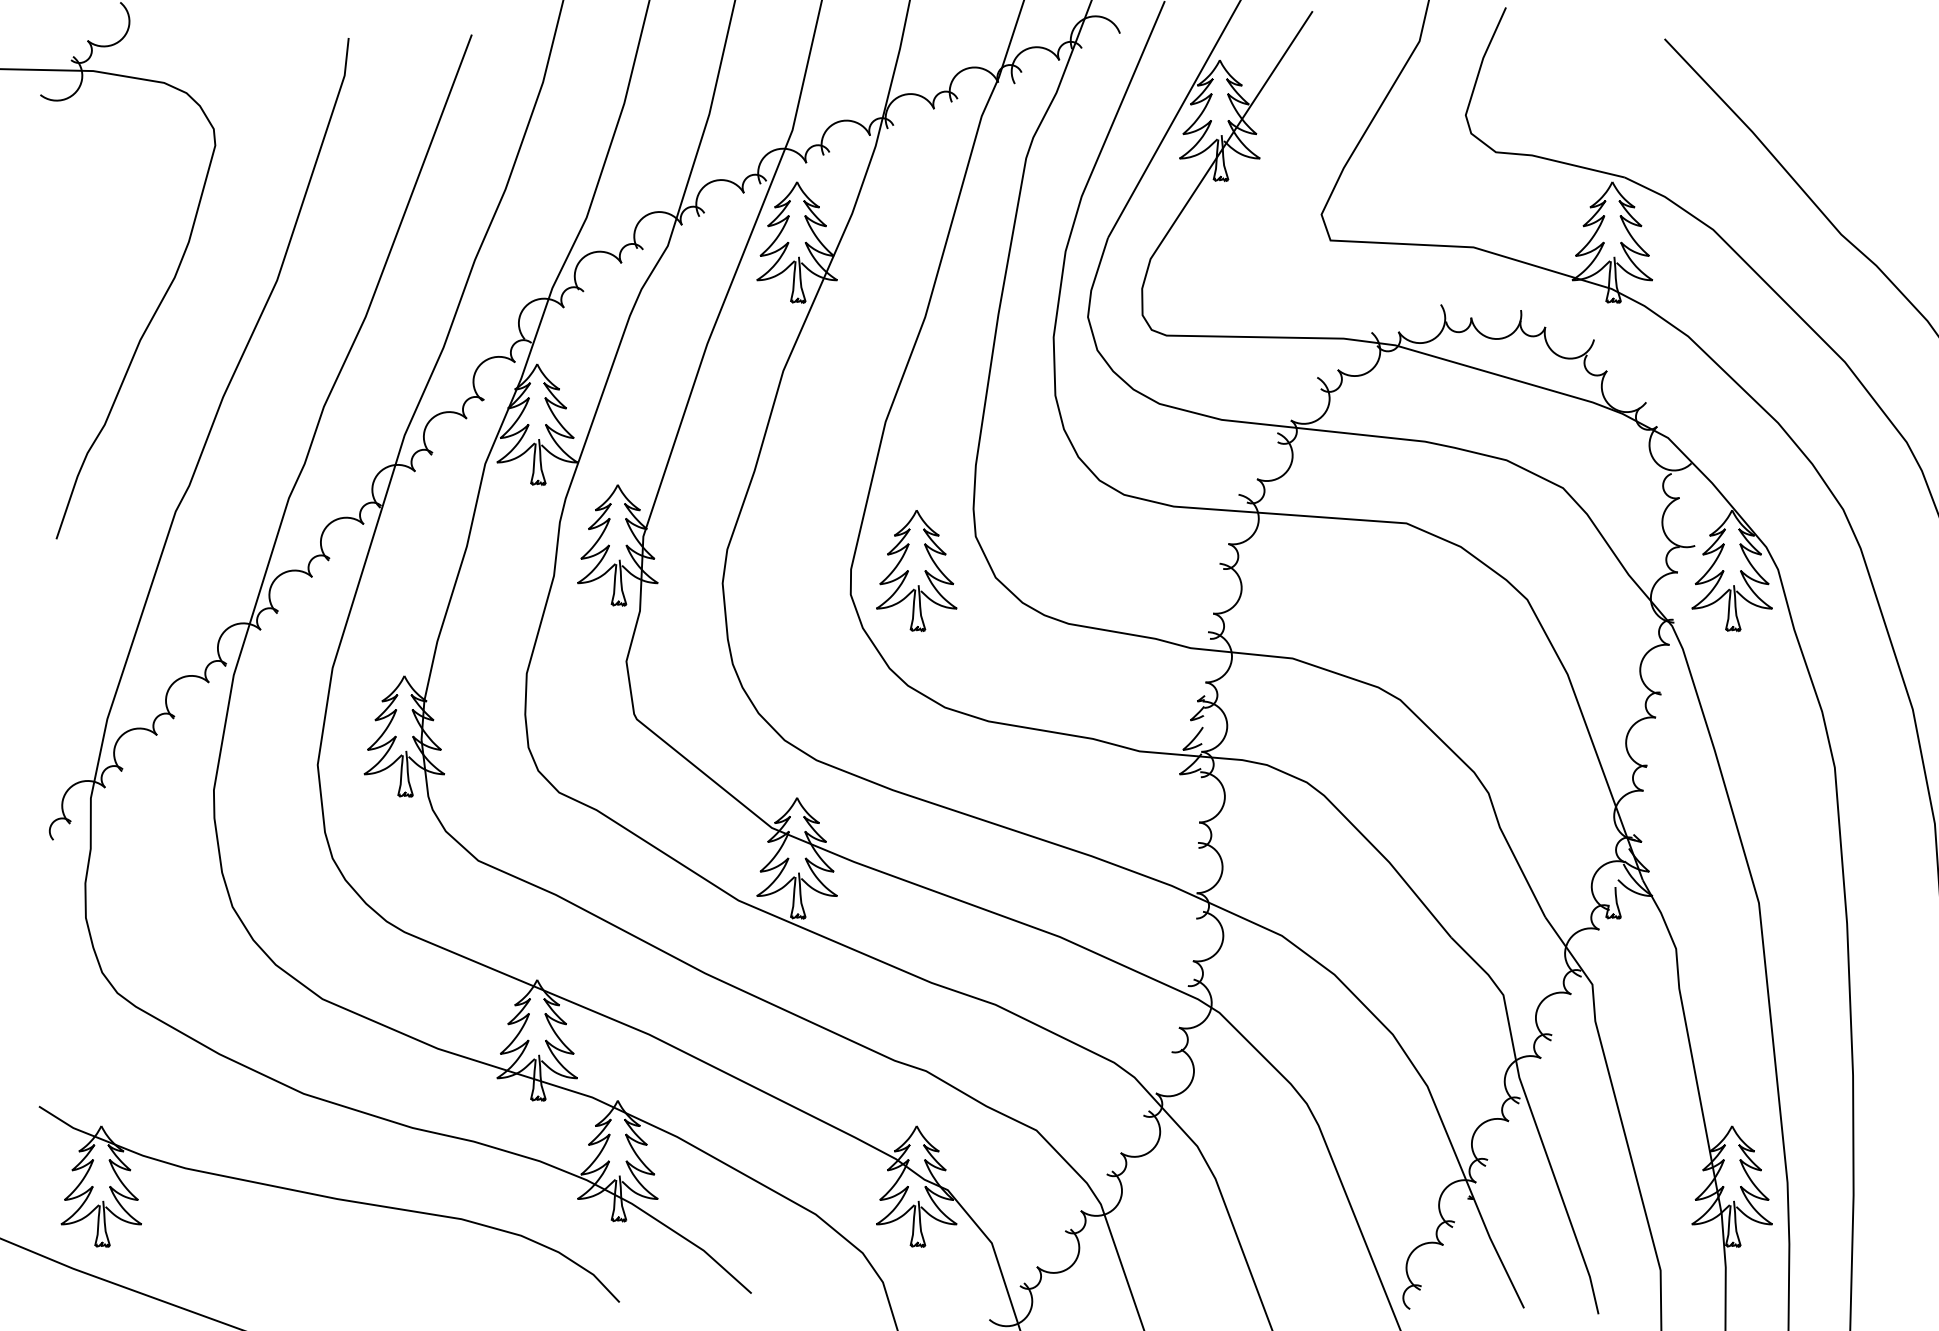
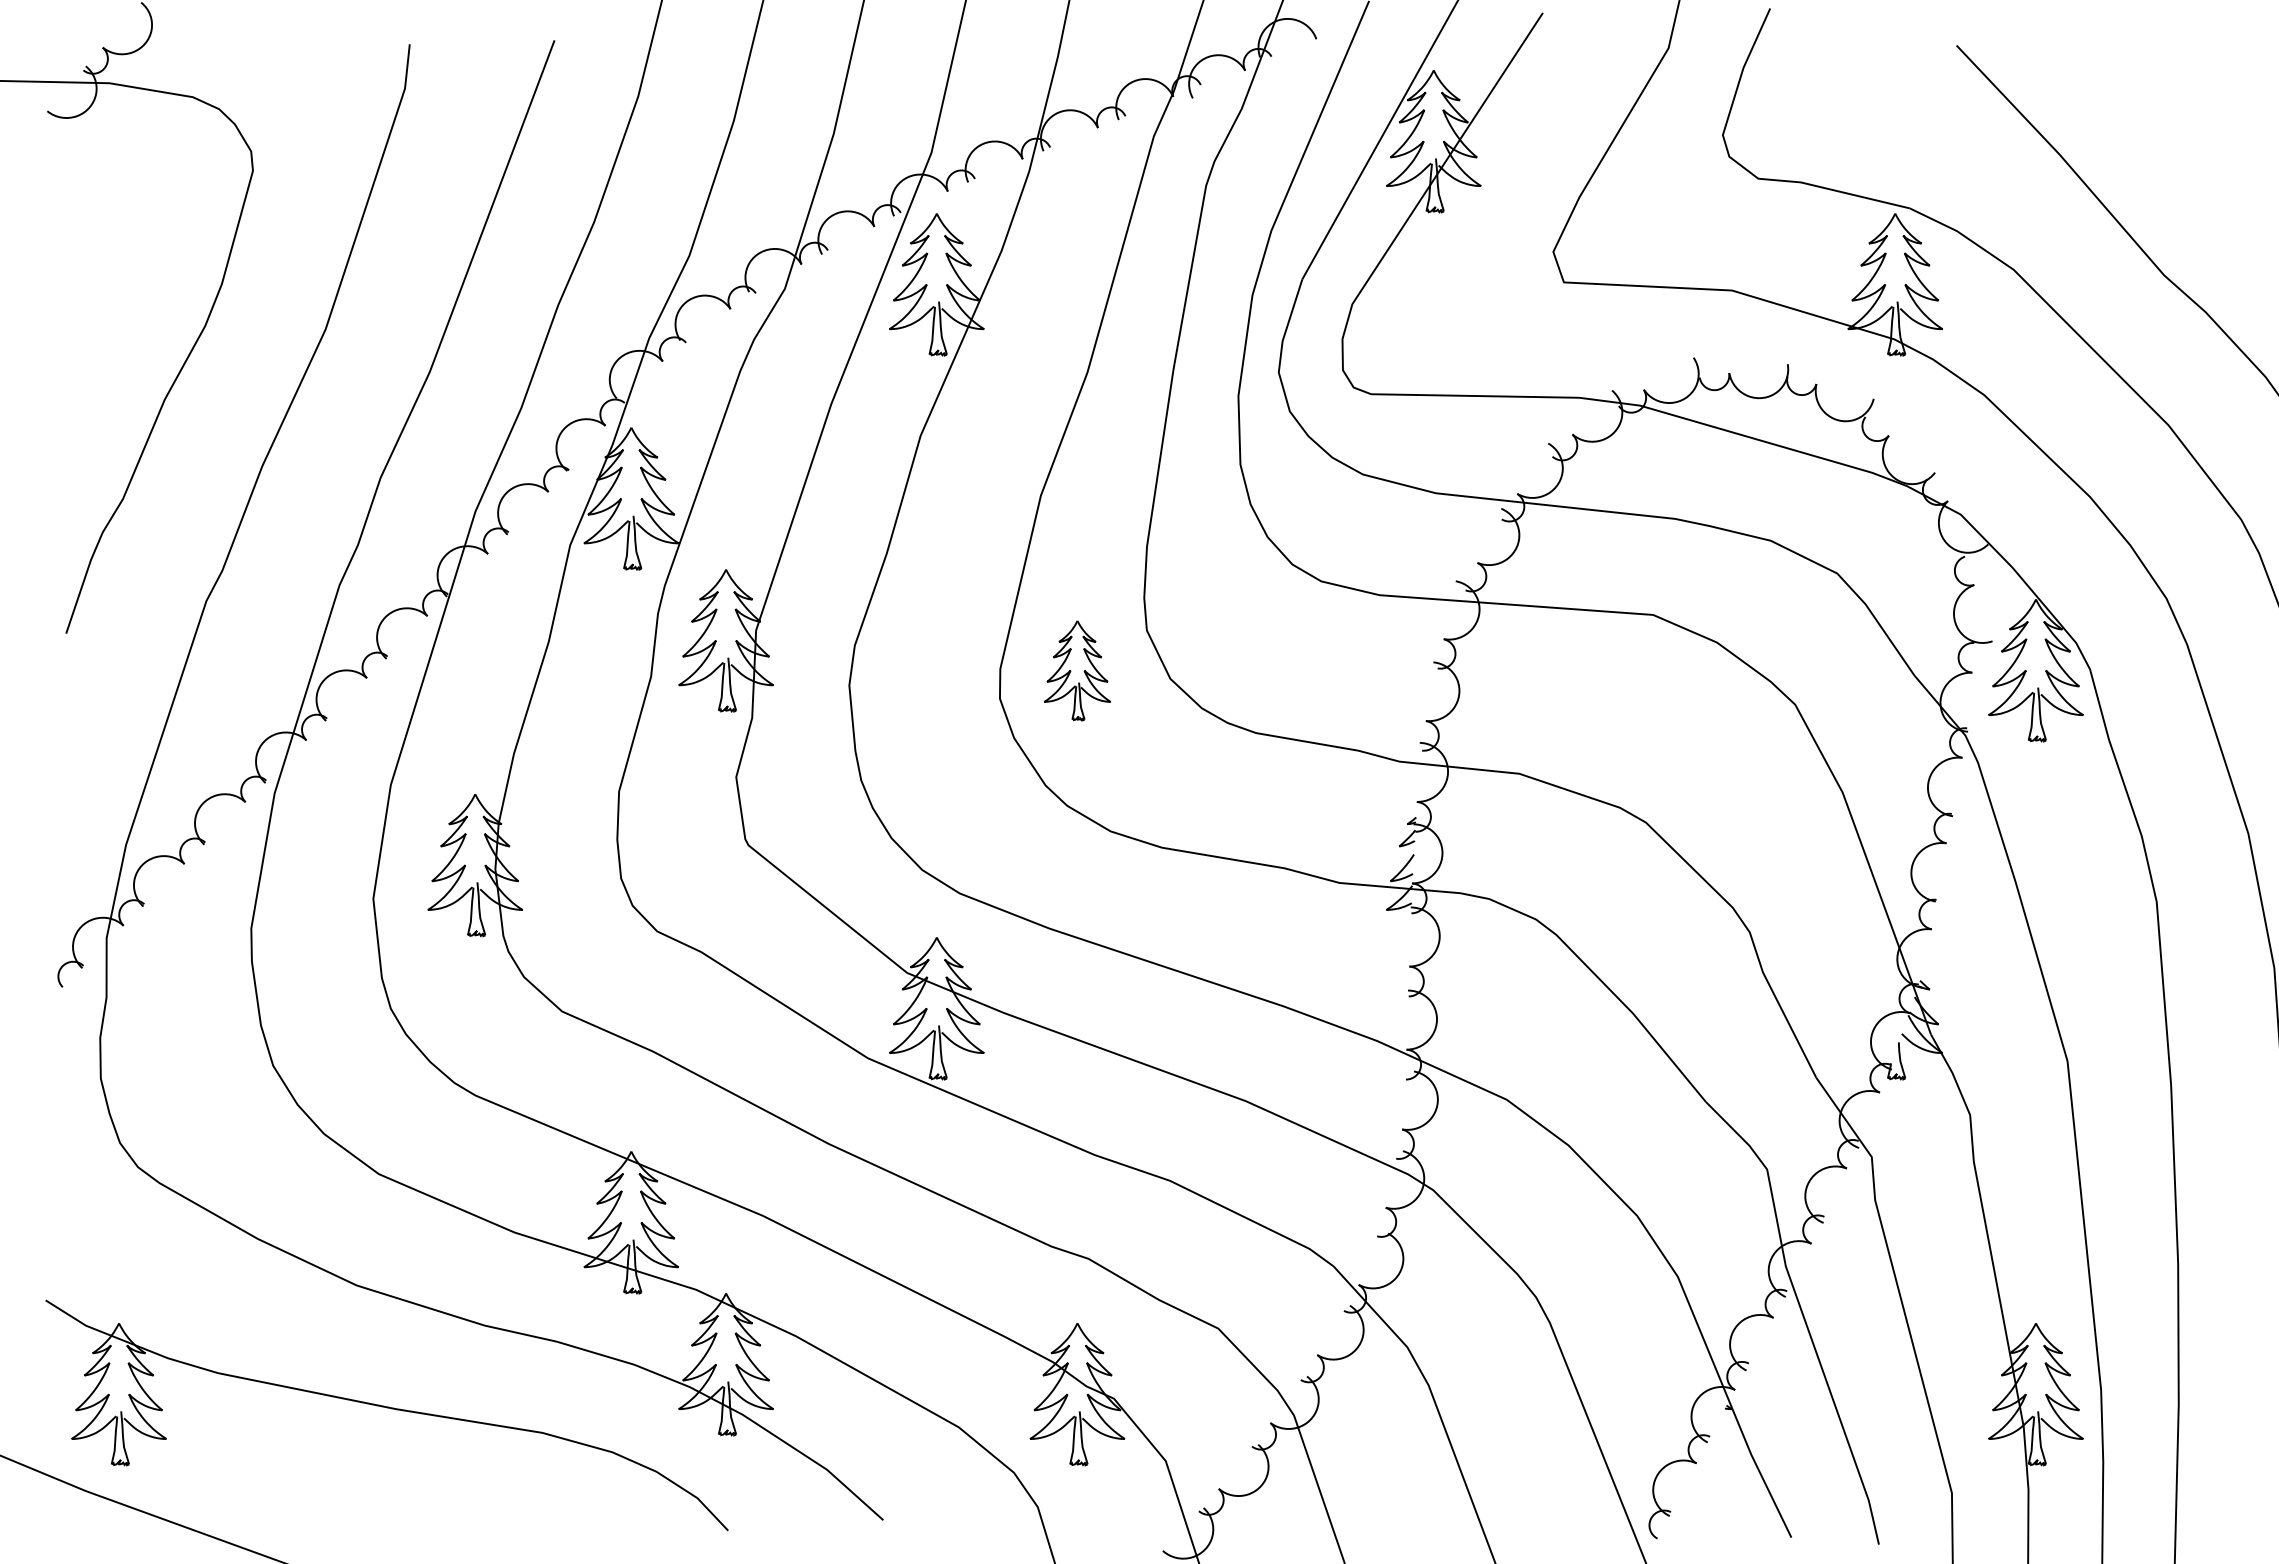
part: (916, 570) -> (1077, 670), size x0.7

